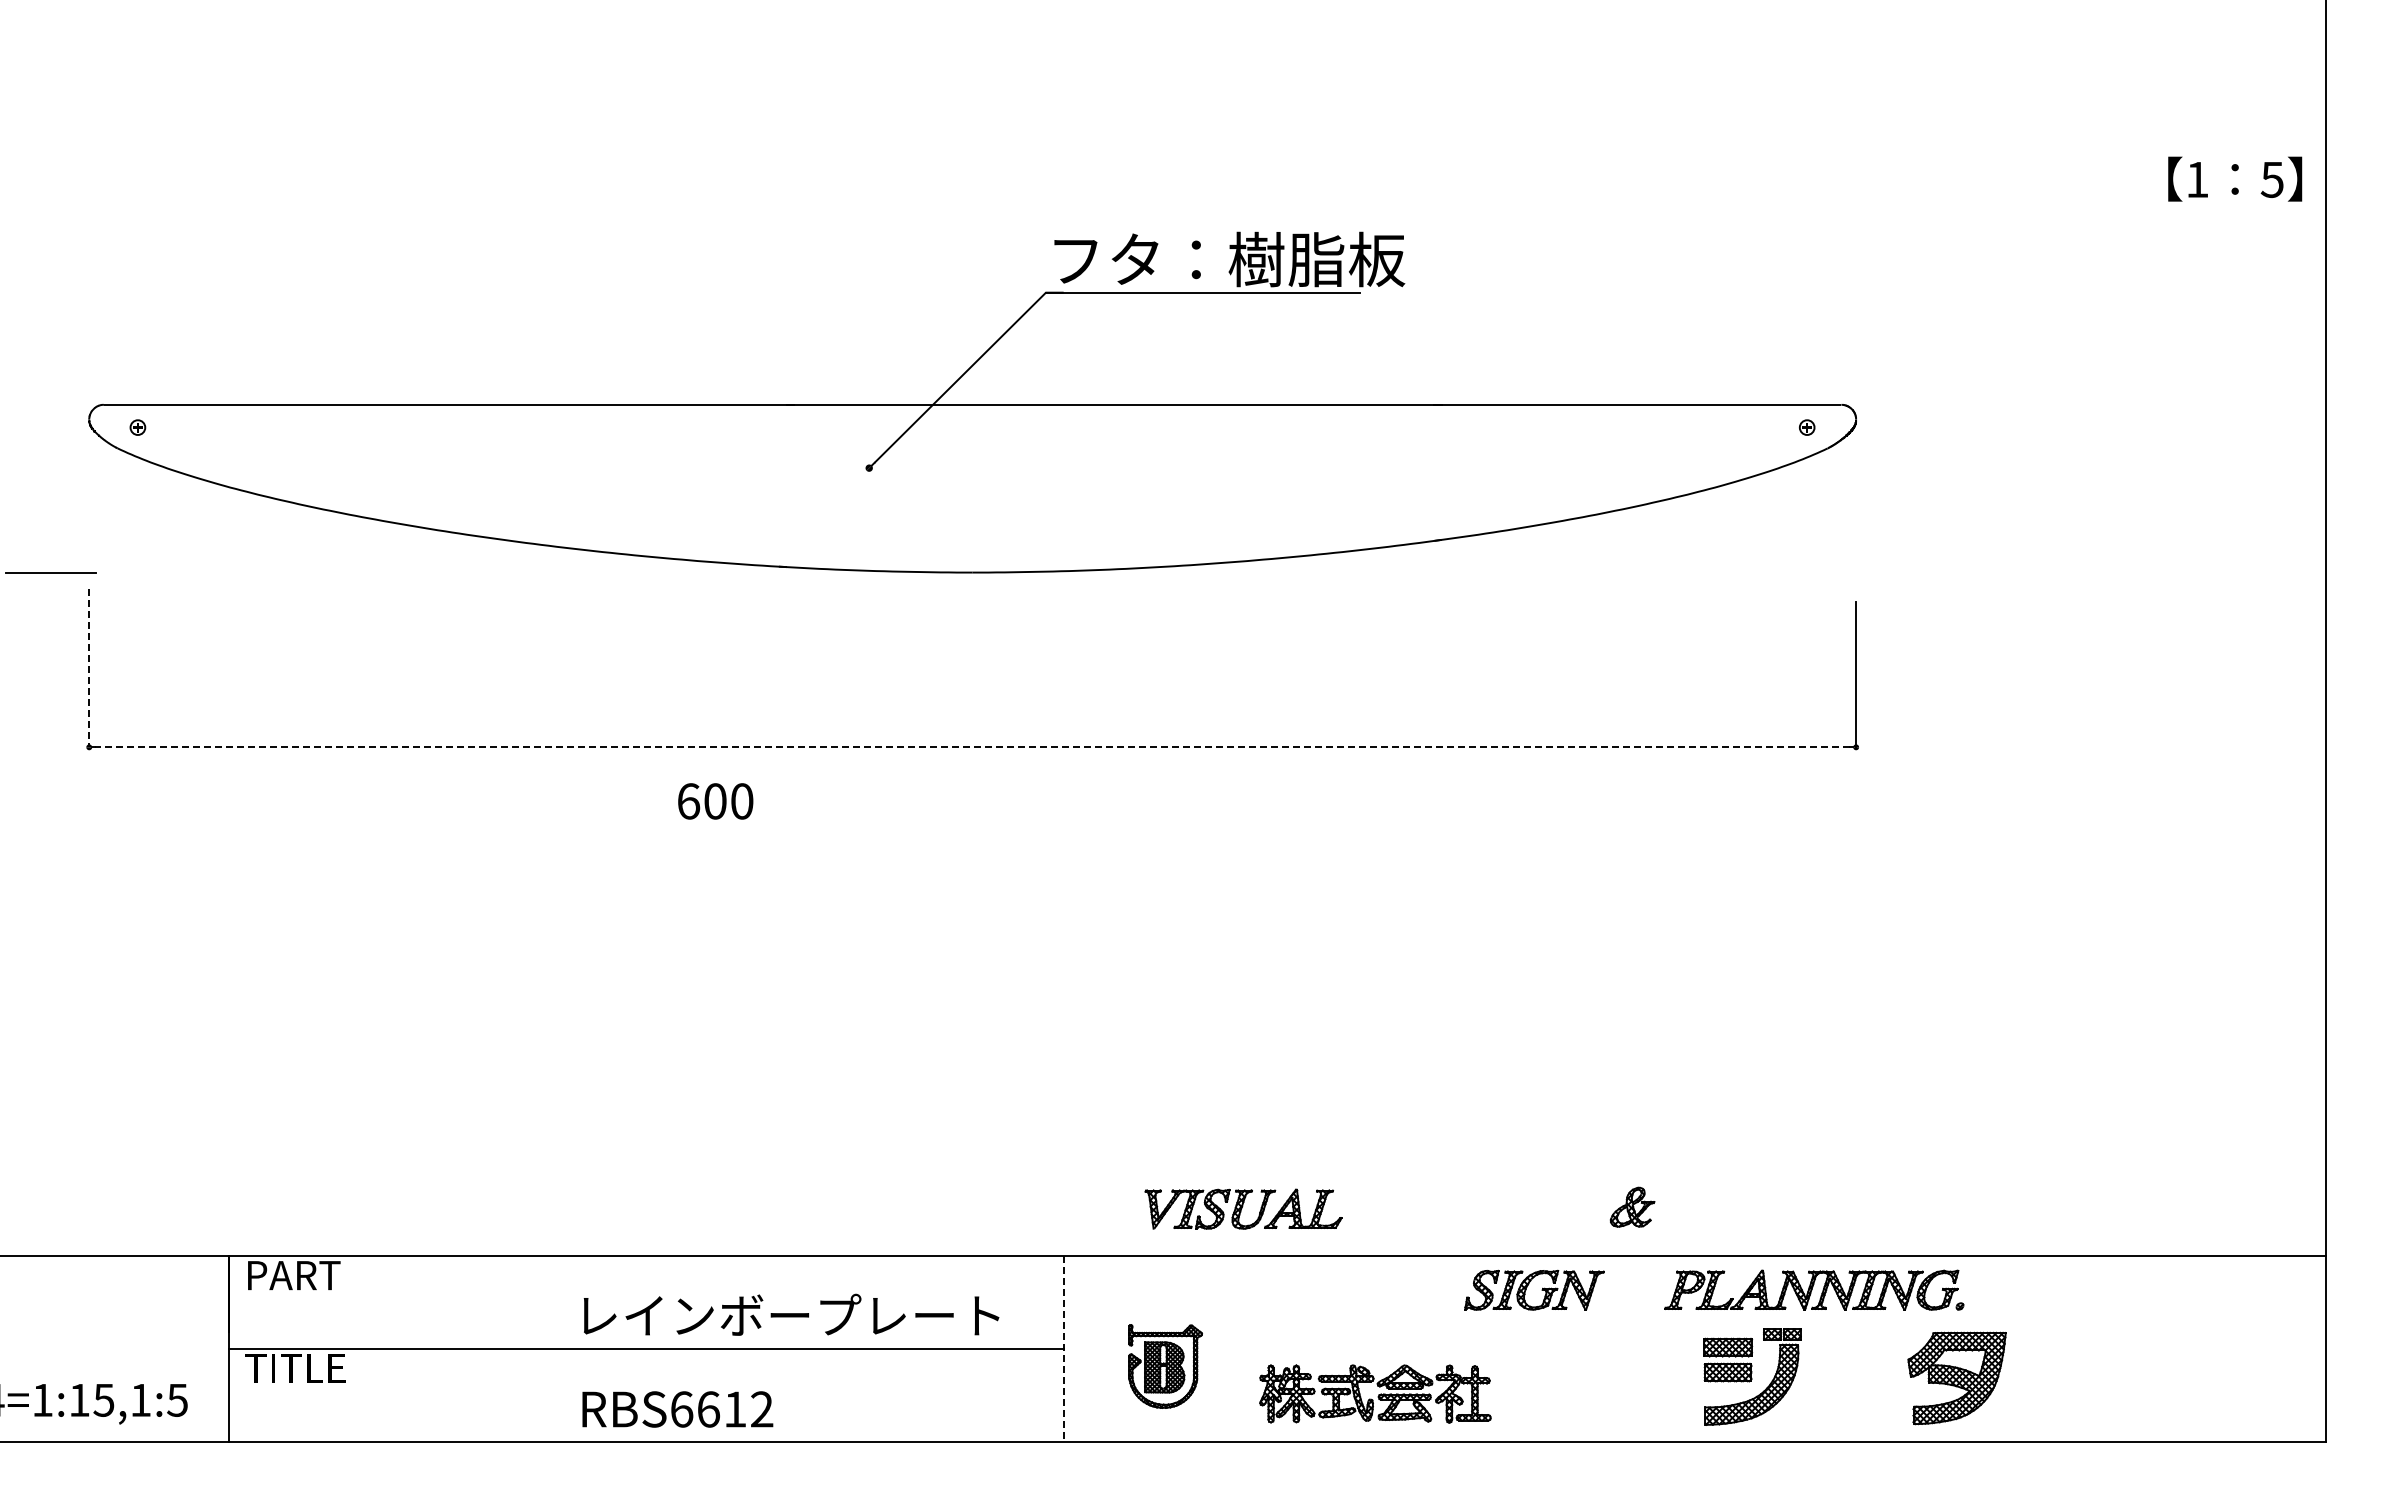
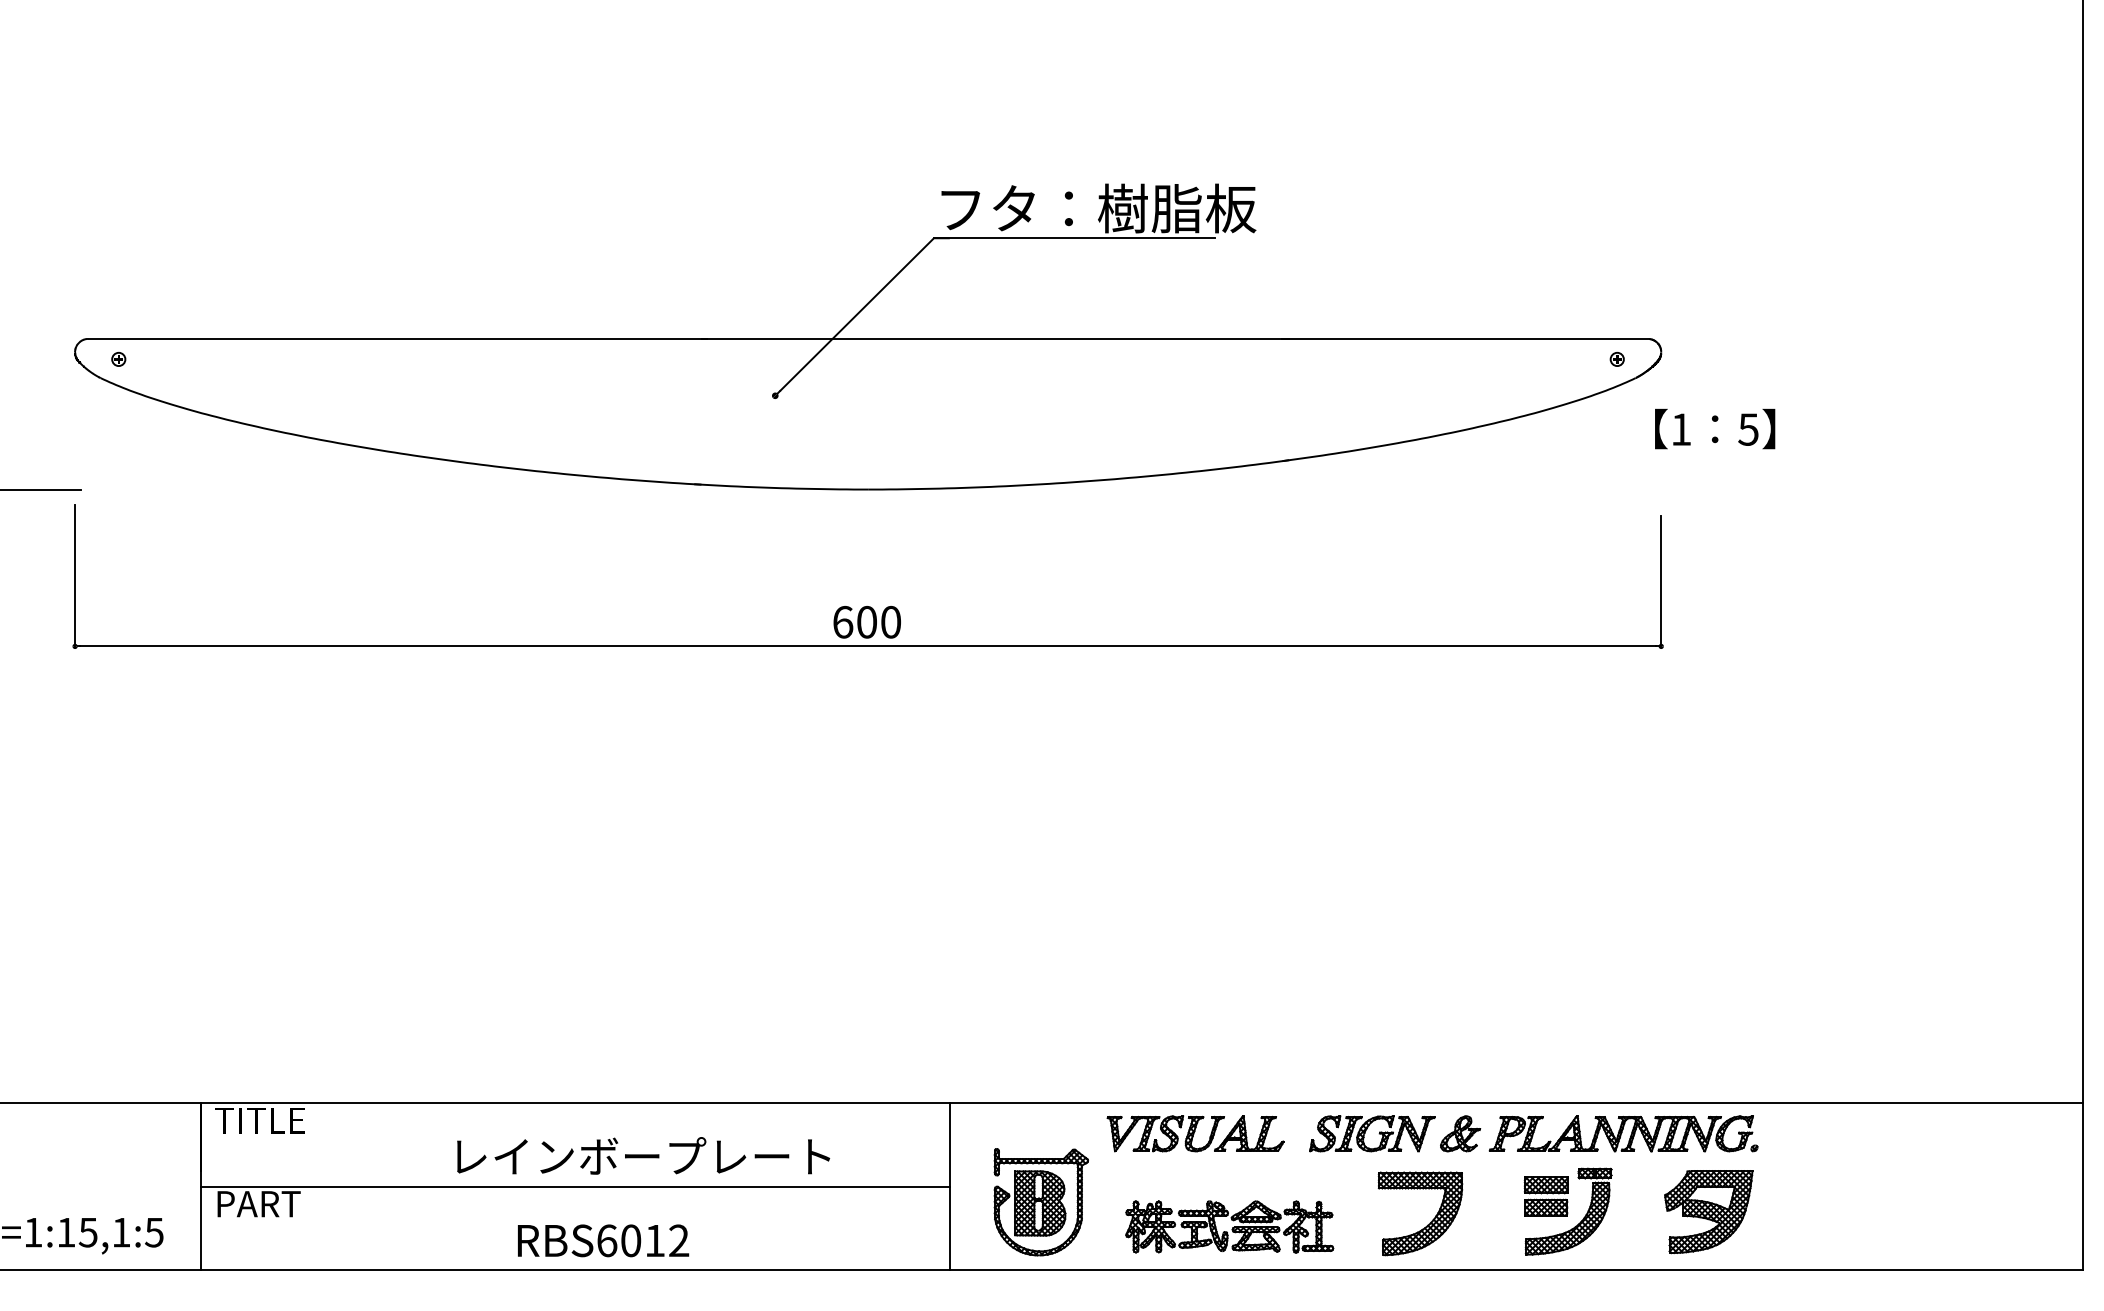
text: (2235, 178) -> (1715, 428), moved
line: (89, 668) -> (75, 575), dashed -> solid
line: (972, 747) -> (867, 646), dashed -> solid
text: (715, 801) -> (867, 622), moved
part: (1632, 1206) -> (1460, 1133), moved
part: (1243, 1208) -> (1195, 1133), moved
text: (295, 1275) -> (260, 1120), PART -> TITLE
text: (791, 1314) -> (643, 1155), moved
line: (1063, 1349) -> (949, 1187), dashed -> solid
part: (1165, 1366) -> (1041, 1202), size x1.43
text: (295, 1368) -> (260, 1204), TITLE -> PART
part: (1956, 1378) -> (1708, 1212), moved
part: (1598, 1389) -> (1429, 1222), added
text: (708, 1409) -> (630, 1240), RBS6612 -> RBS6012

